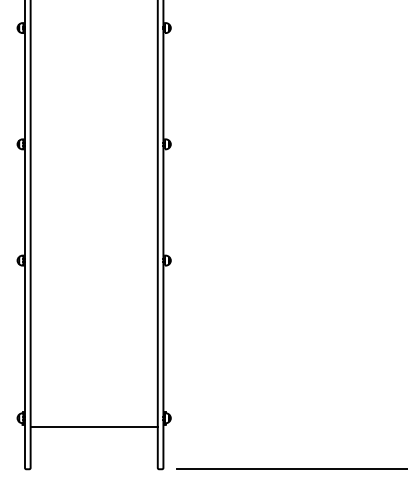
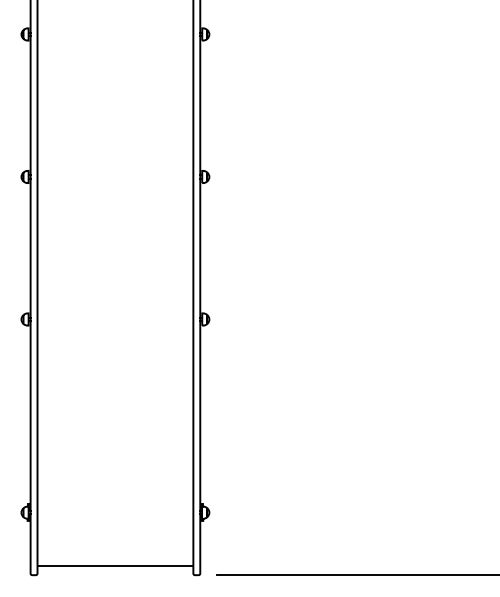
line: (94, 426) -> (115, 565), moved

